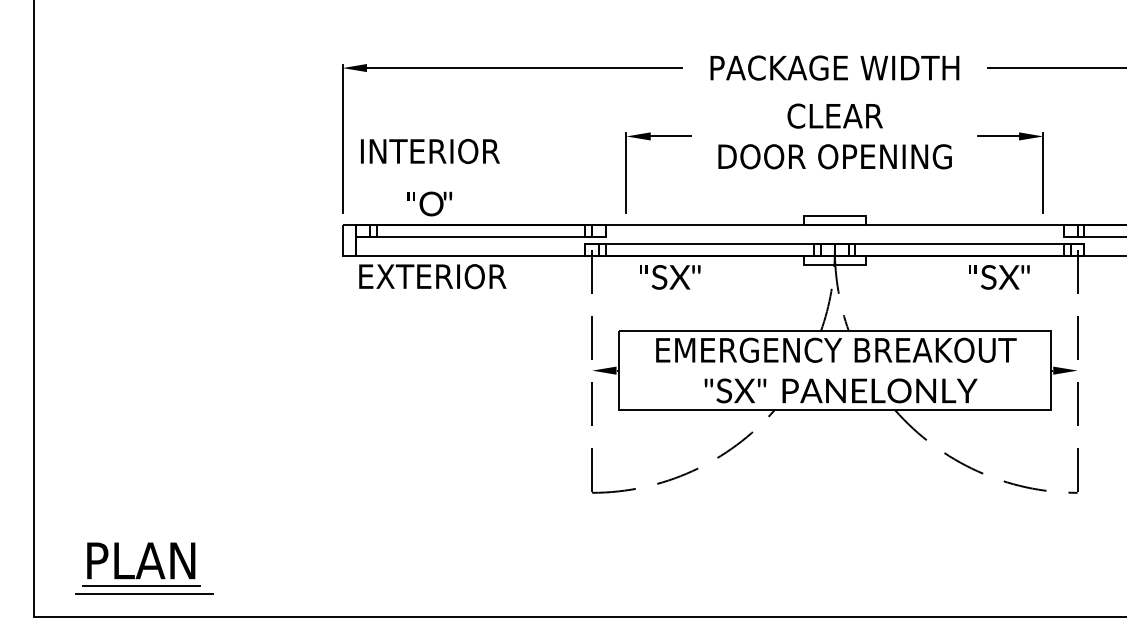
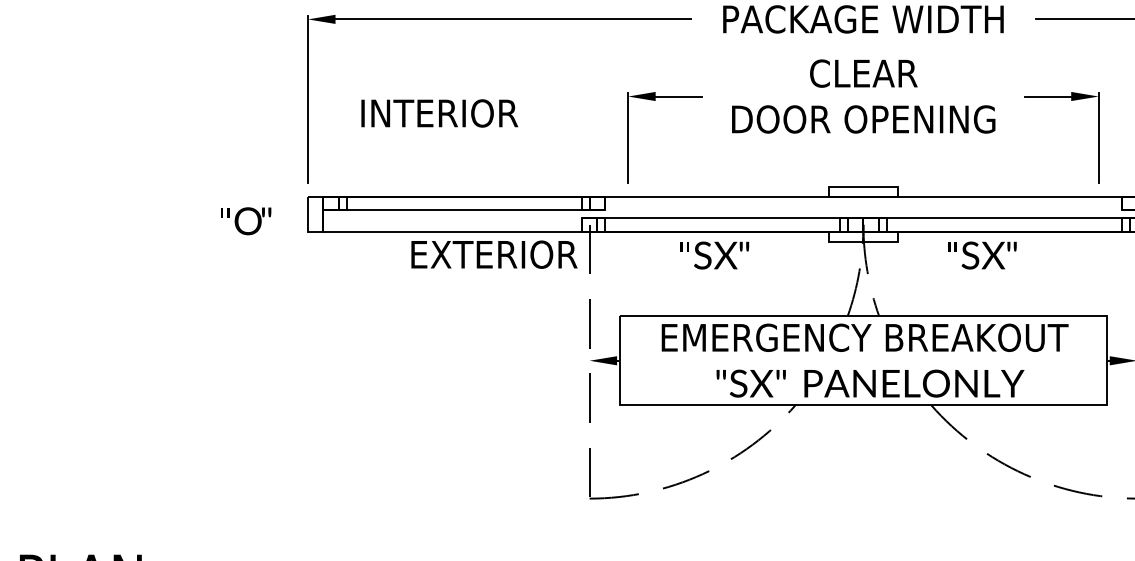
text: (430, 150) -> (439, 112), moved
text: (429, 203) -> (245, 220), moved
text: (432, 276) -> (494, 254), moved
text: (670, 277) -> (715, 255), moved
text: (999, 277) -> (982, 255), moved

